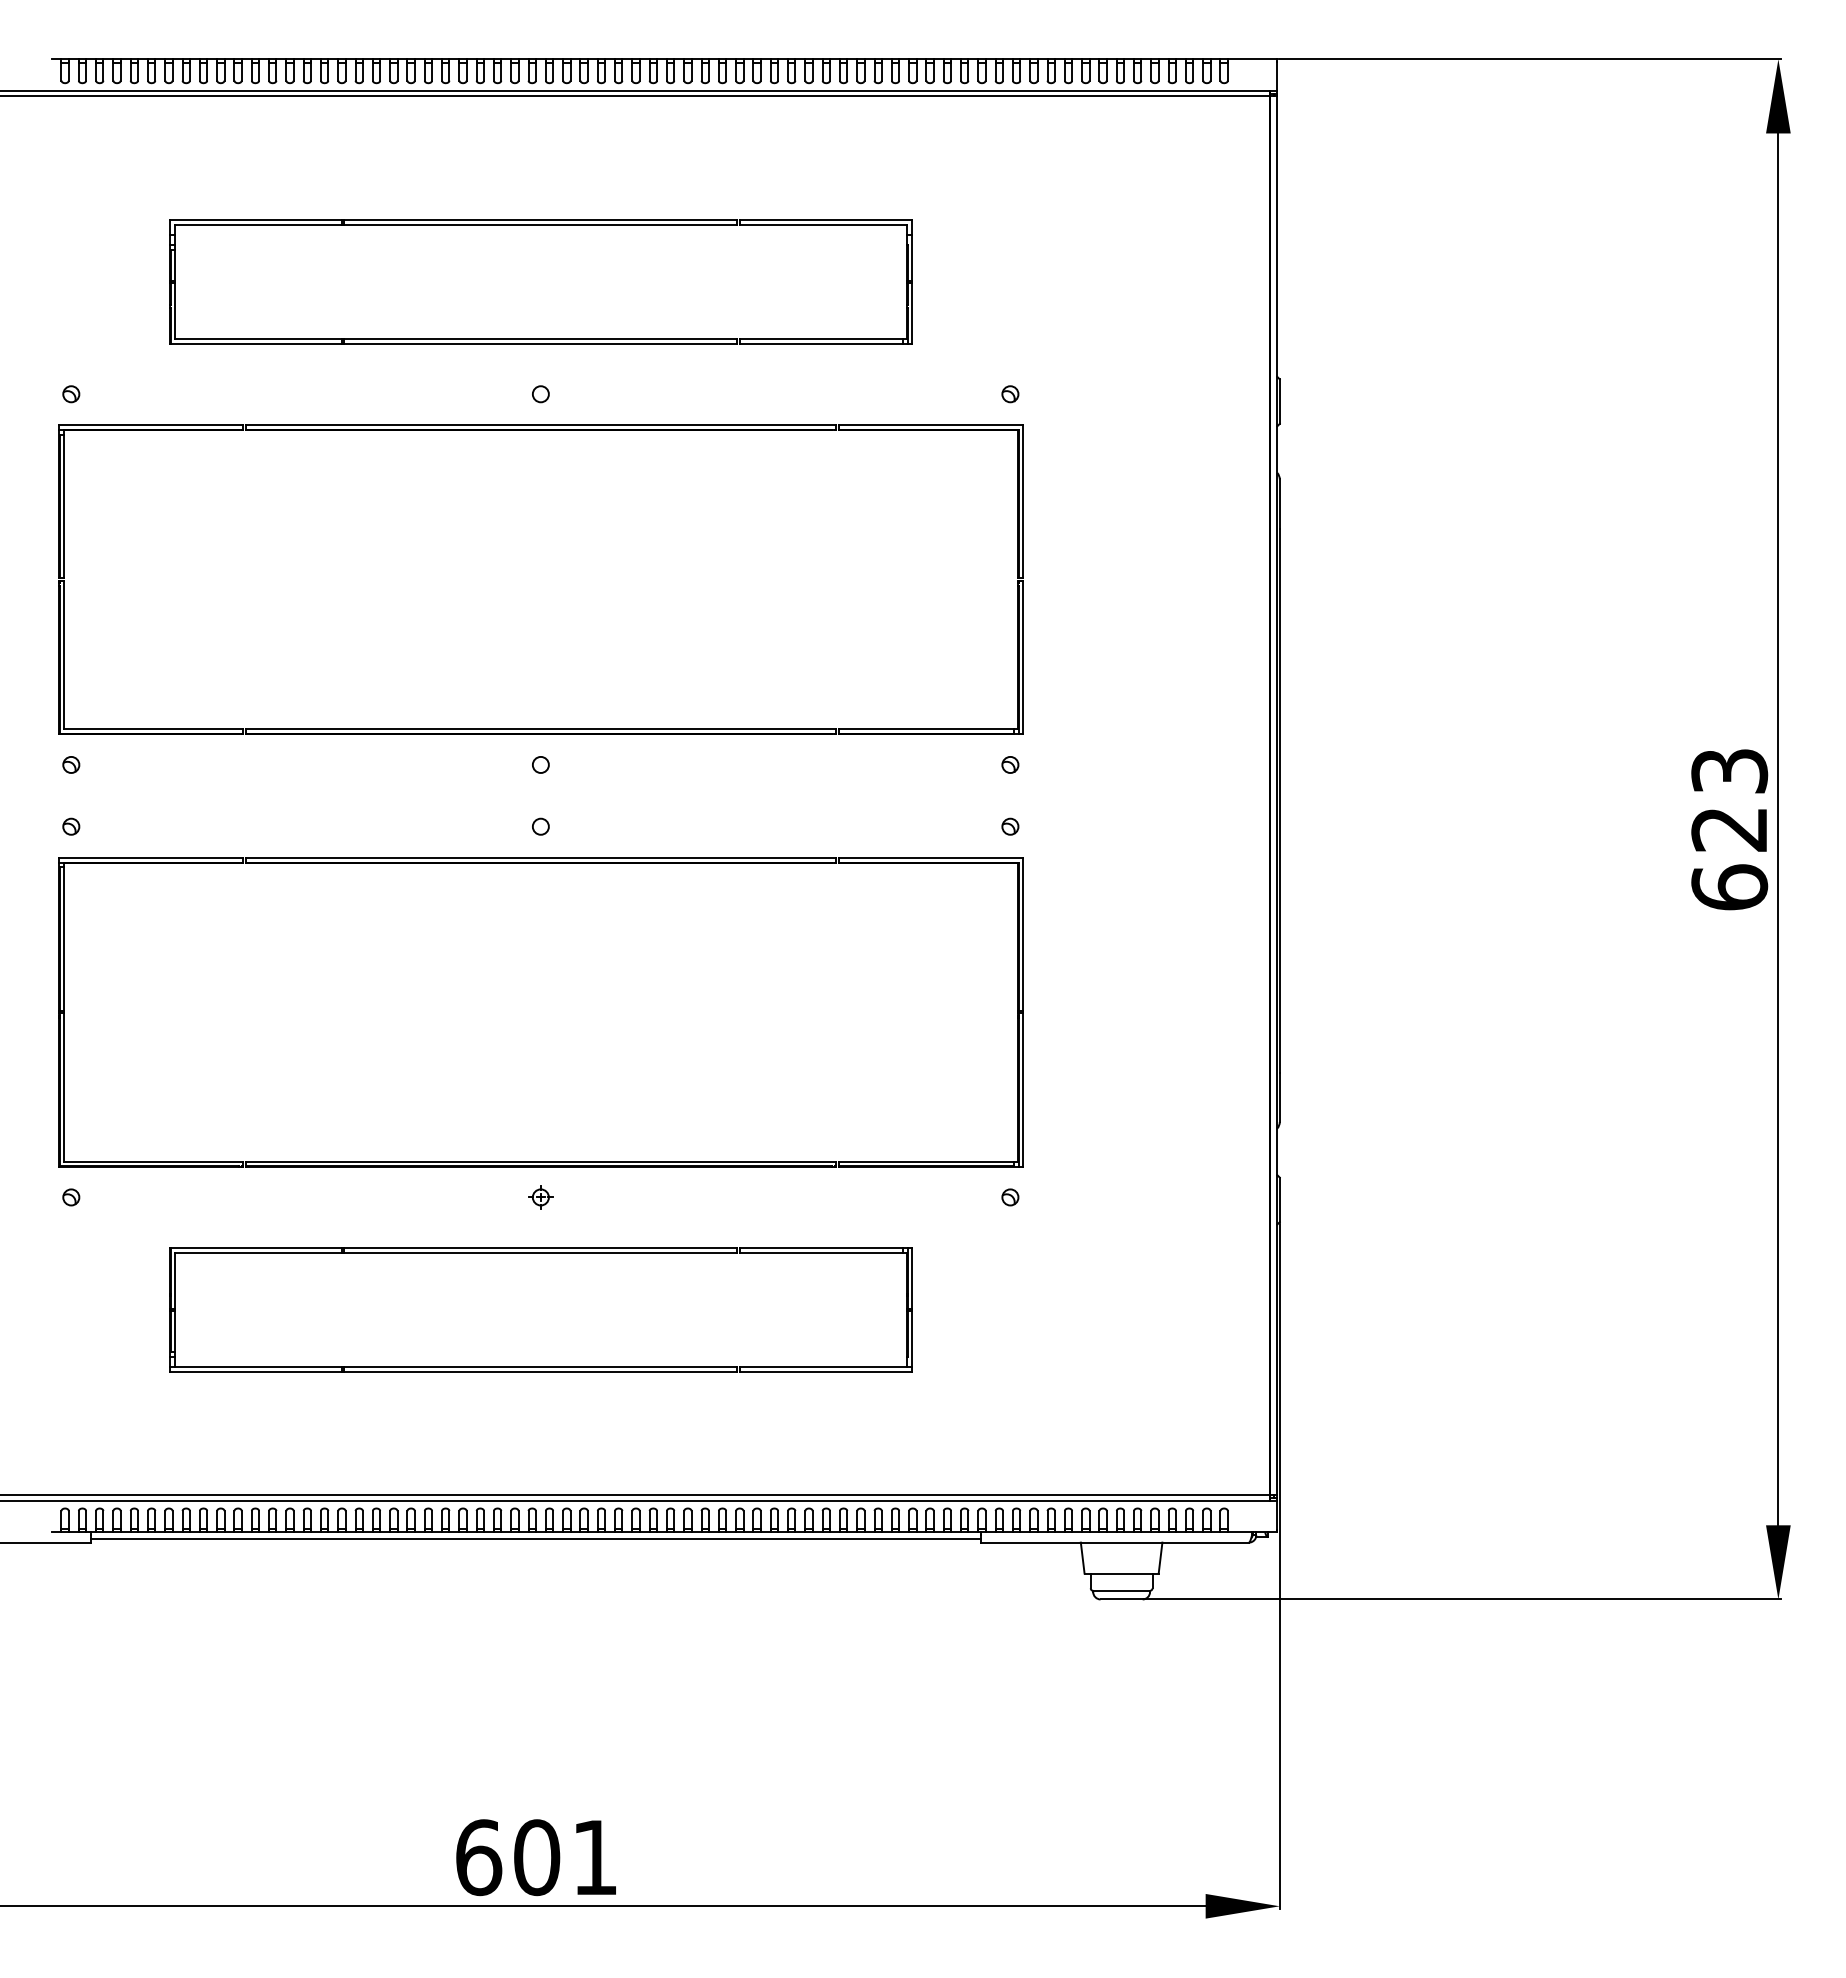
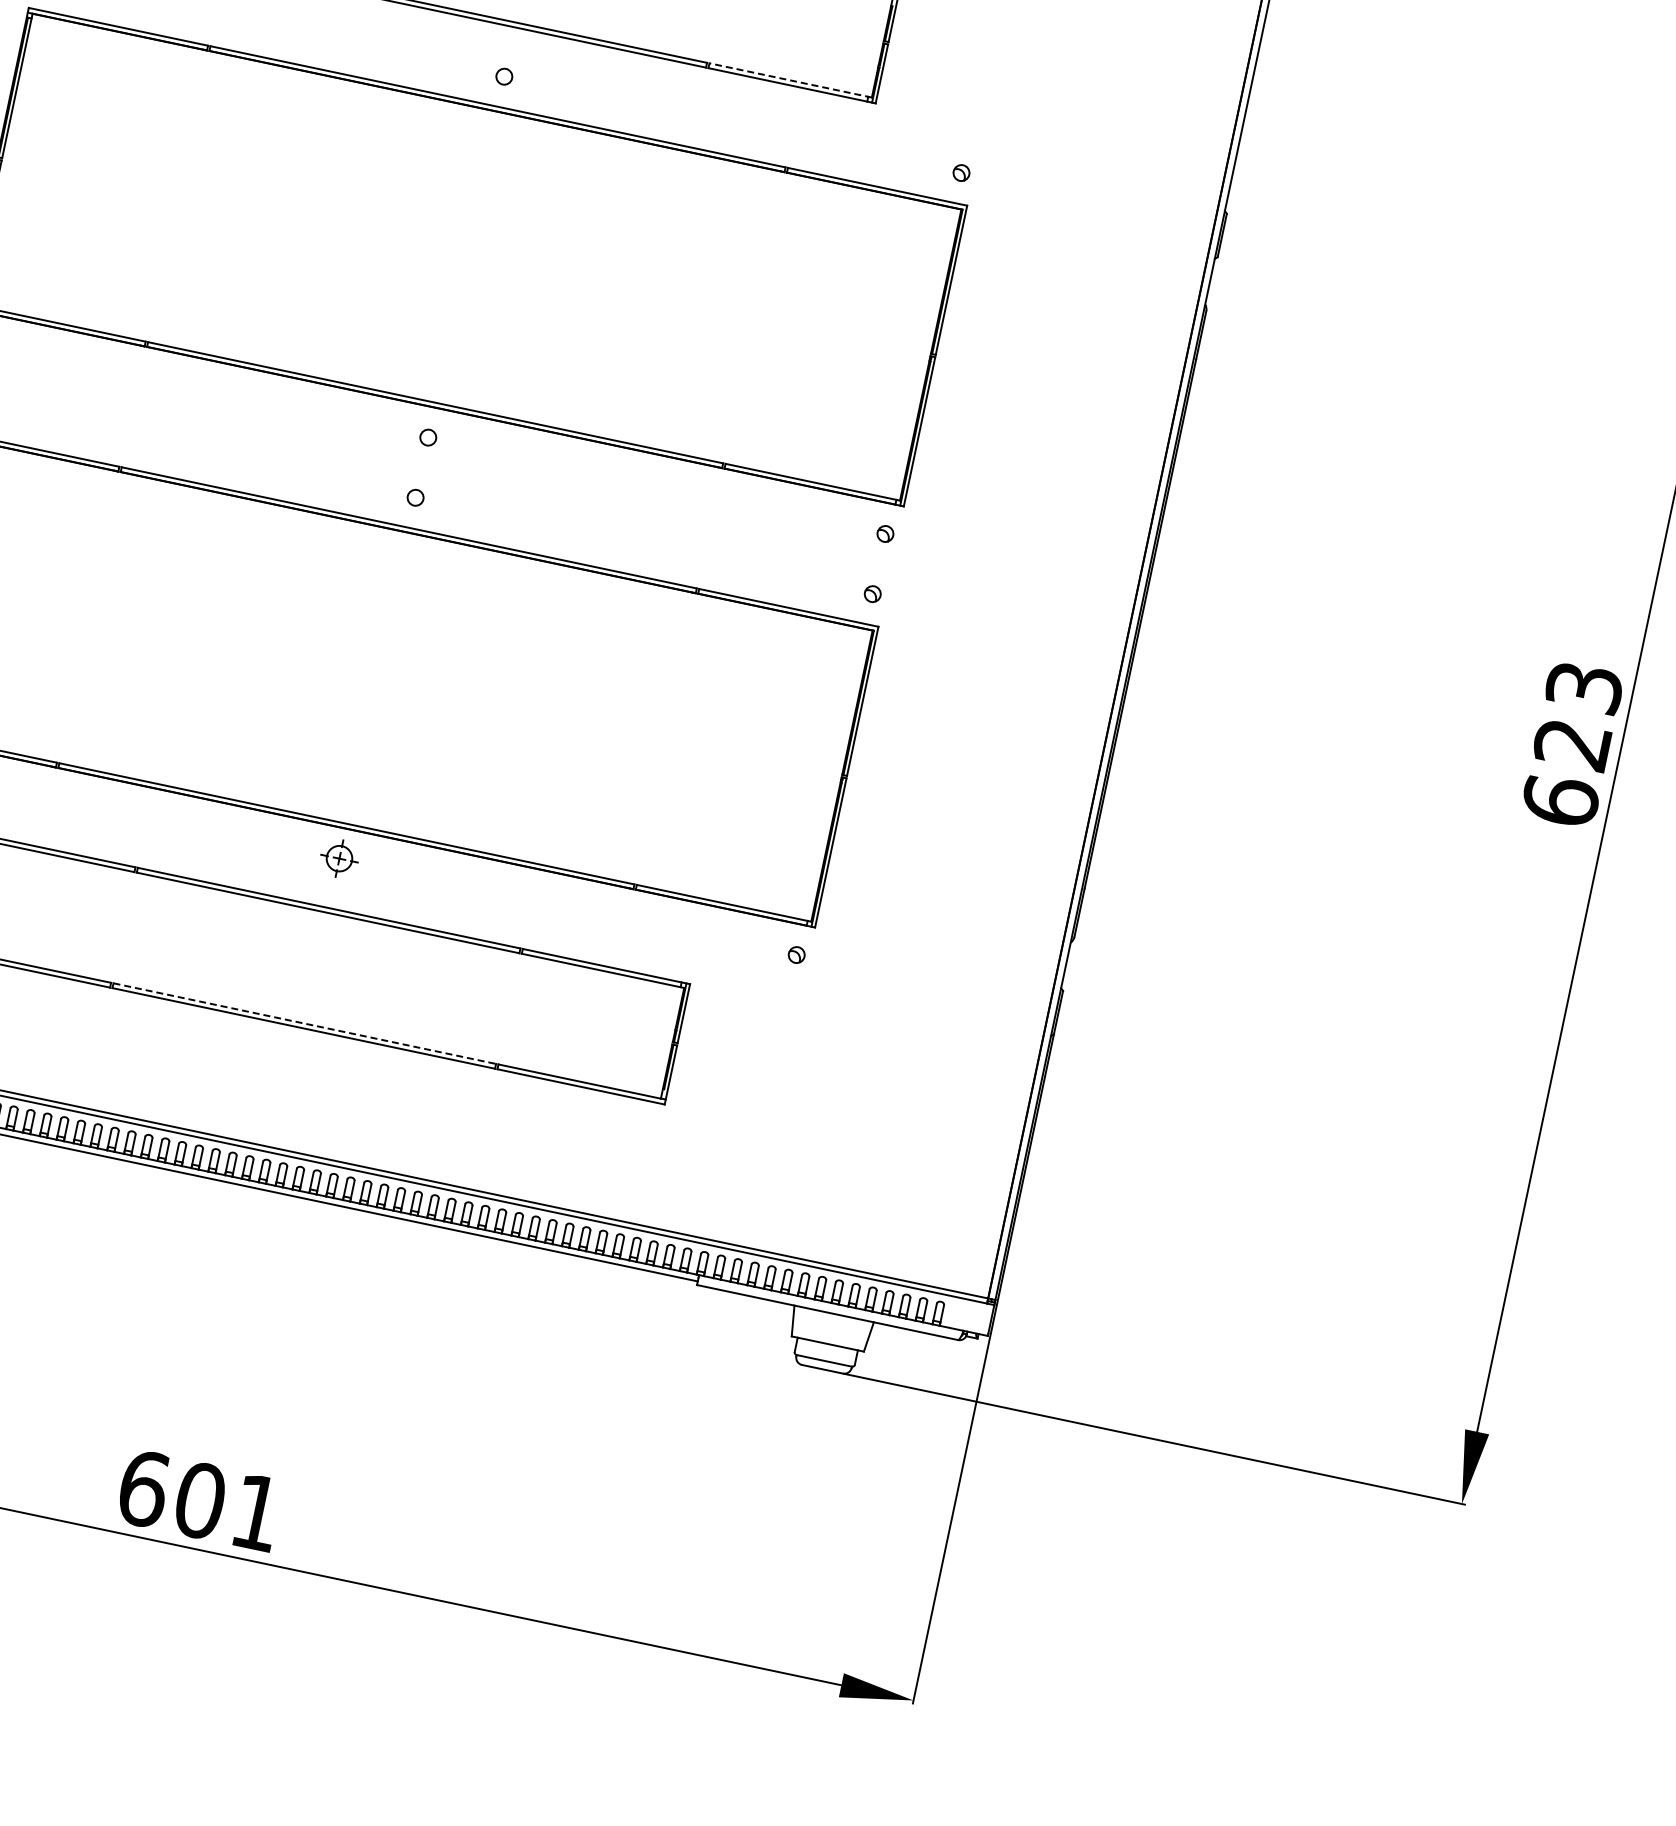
line: (822, 338) -> (790, 80), solid -> dashed
part: (540, 1197) -> (339, 858), size x1.6
line: (541, 1366) -> (305, 1023), solid -> dashed

